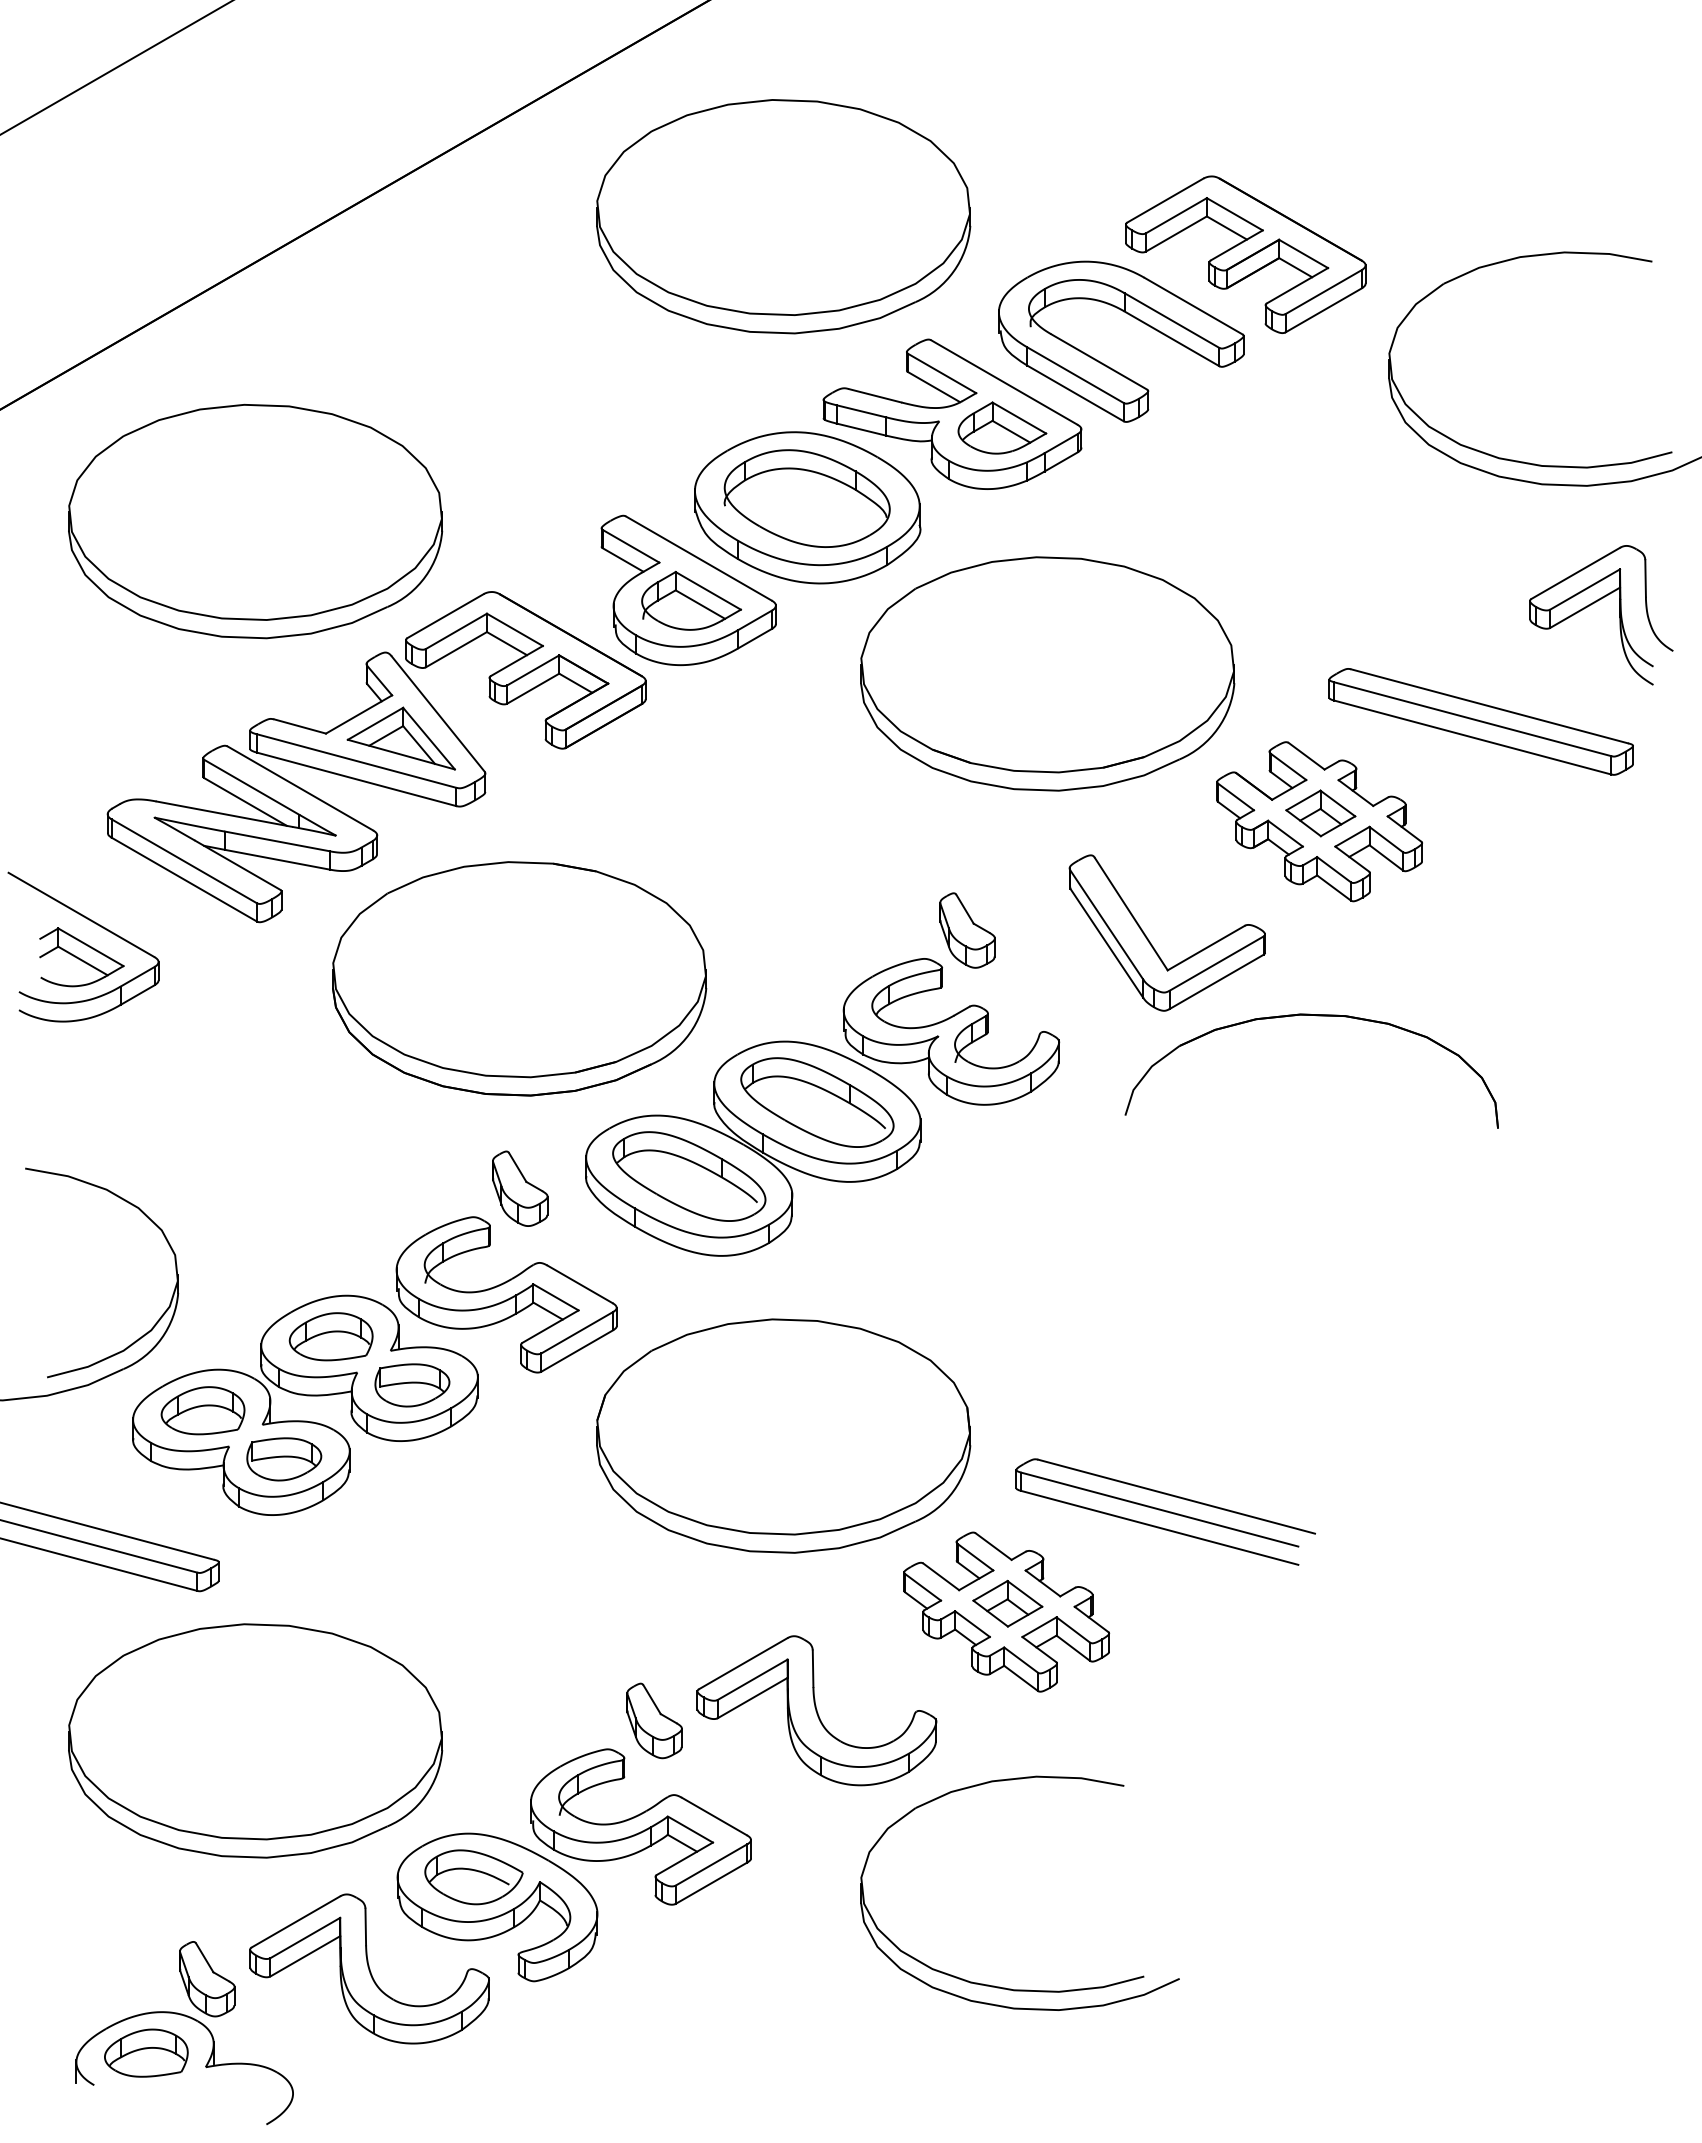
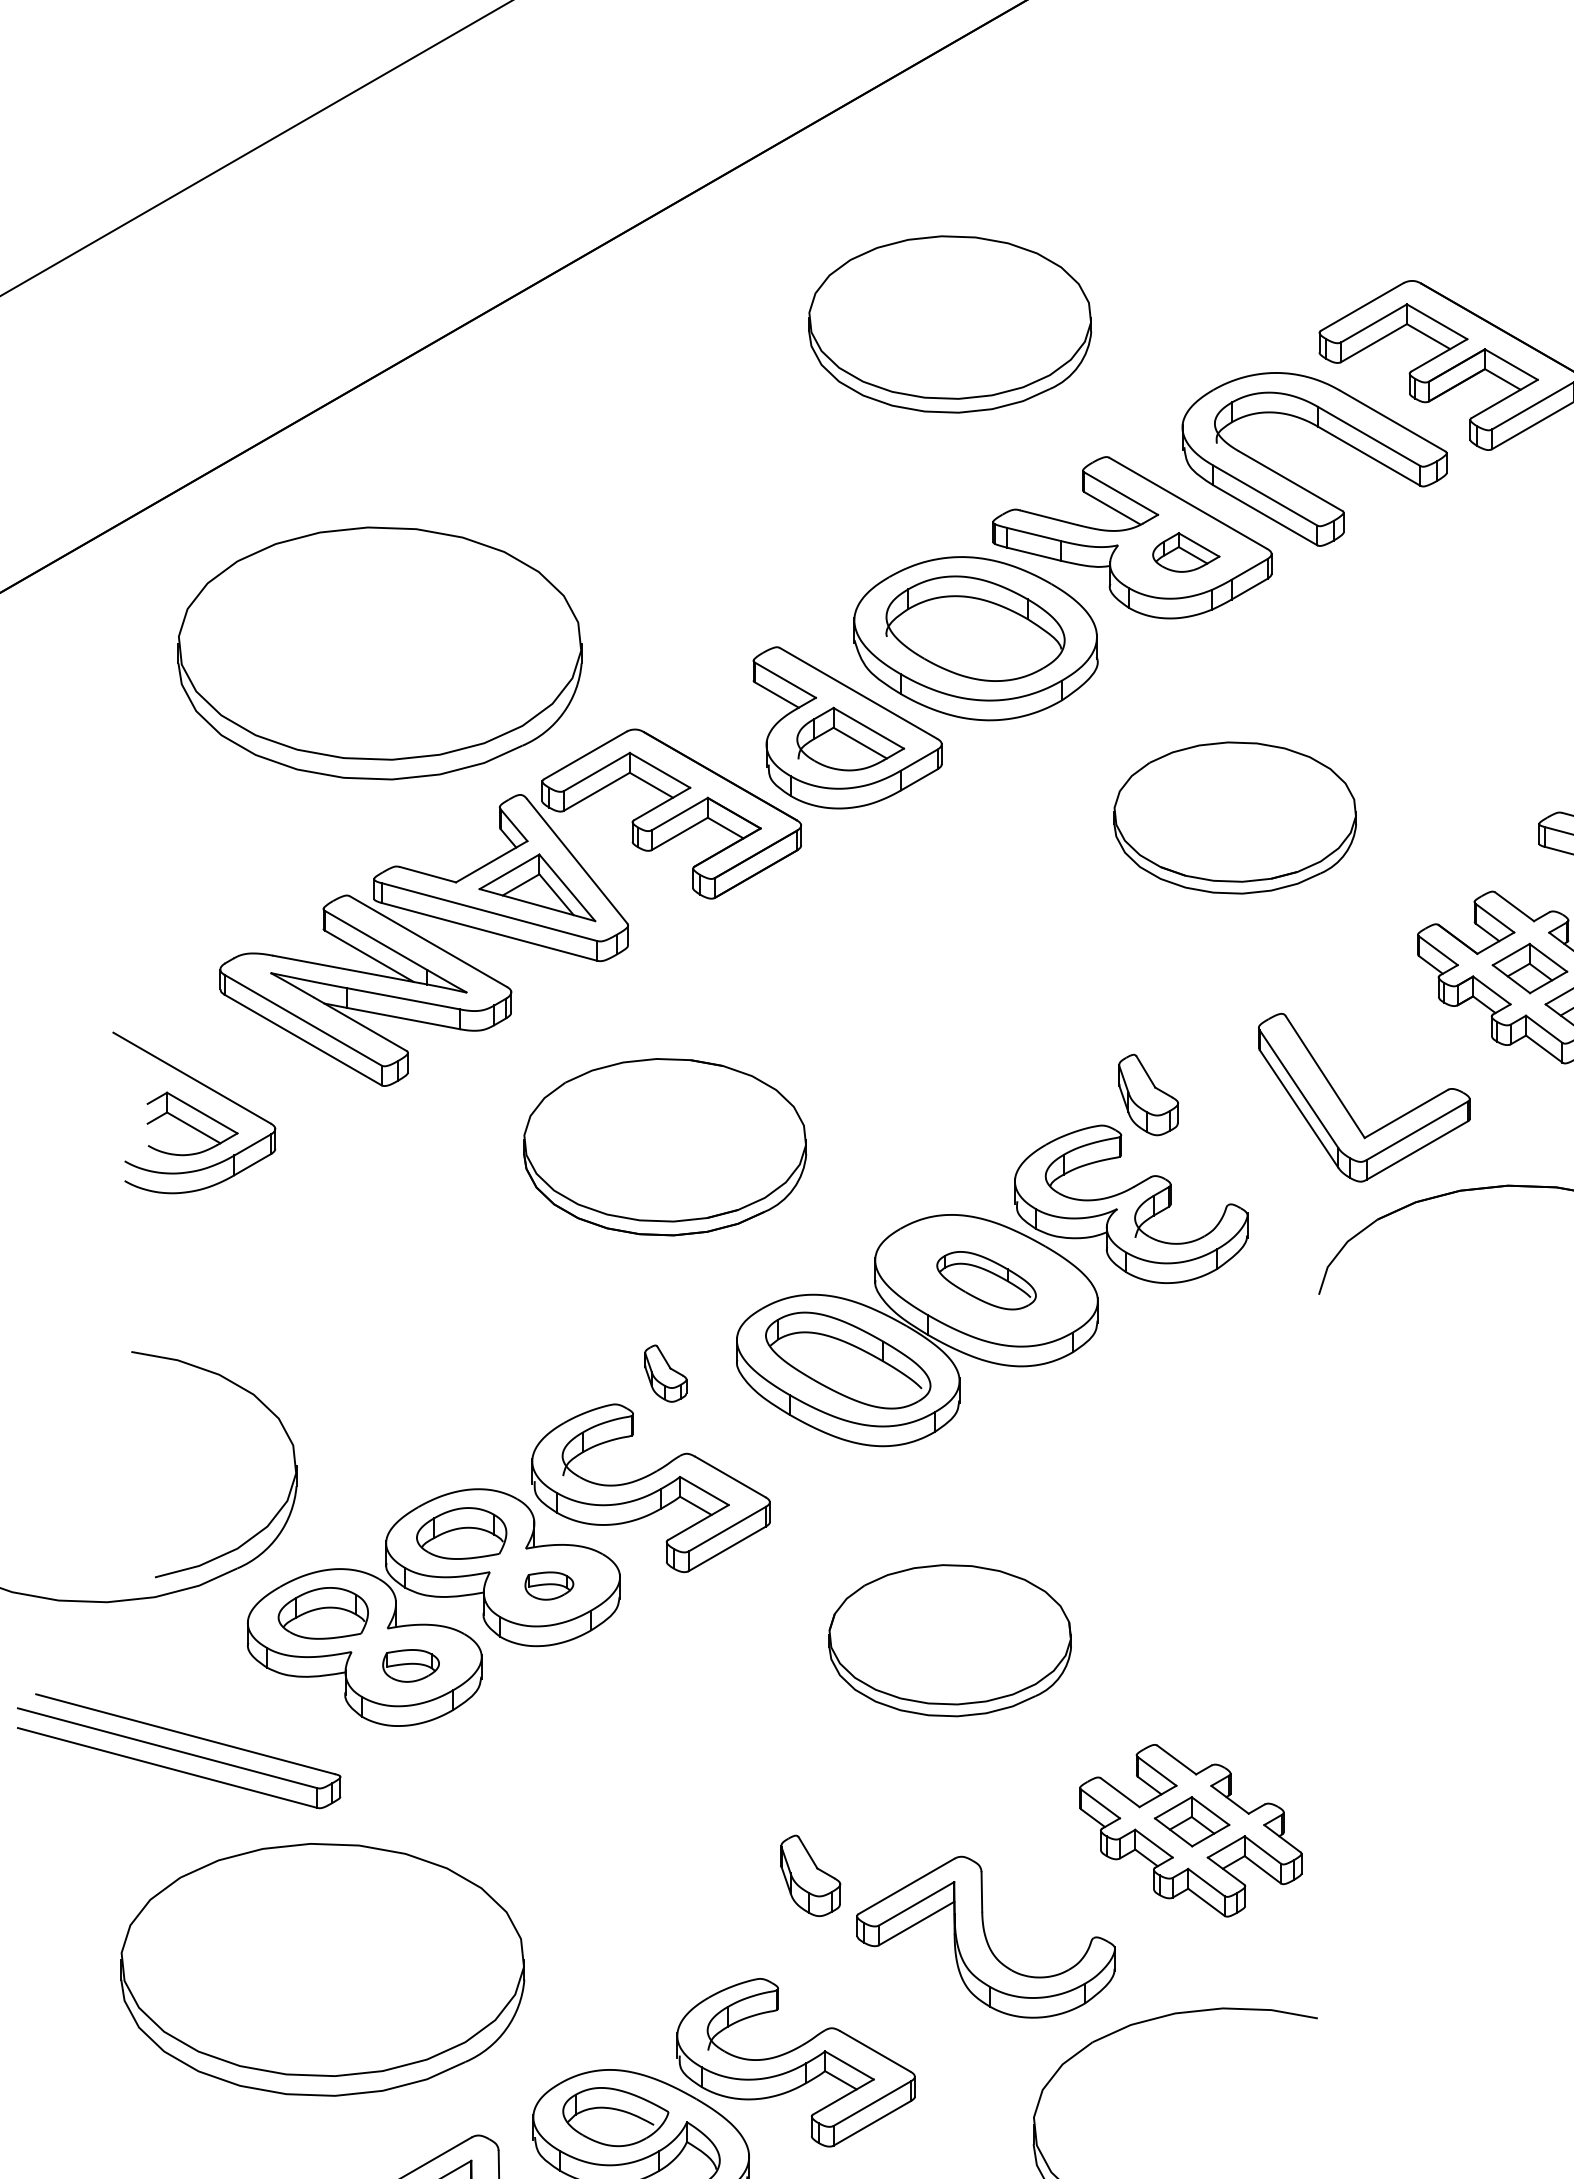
part: (783, 216) -> (949, 324), size x0.7
part: (1002, 427) -> (1186, 551), size x0.7
part: (1047, 673) -> (1234, 817), size x0.6
part: (519, 978) -> (664, 1146), size x0.7
part: (817, 1102) -> (986, 1280), size x0.6
part: (520, 1188) -> (666, 1373), size x0.7
part: (412, 1385) -> (549, 1586), size x0.6
part: (783, 1435) -> (949, 1640), size x0.6
part: (284, 1459) -> (411, 1666), size x0.7
part: (1165, 1511) -> (1362, 1722), removed
part: (654, 1720) -> (810, 1875), moved
part: (255, 1740) -> (322, 1969), moved

